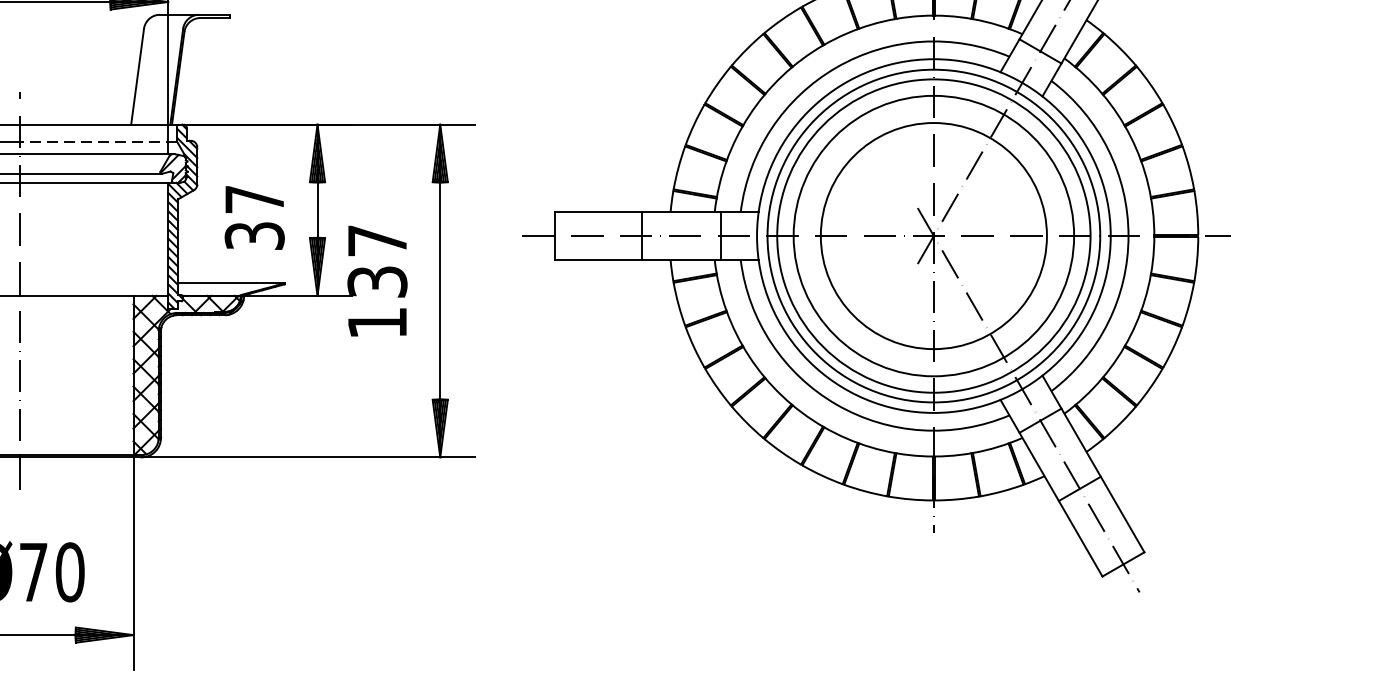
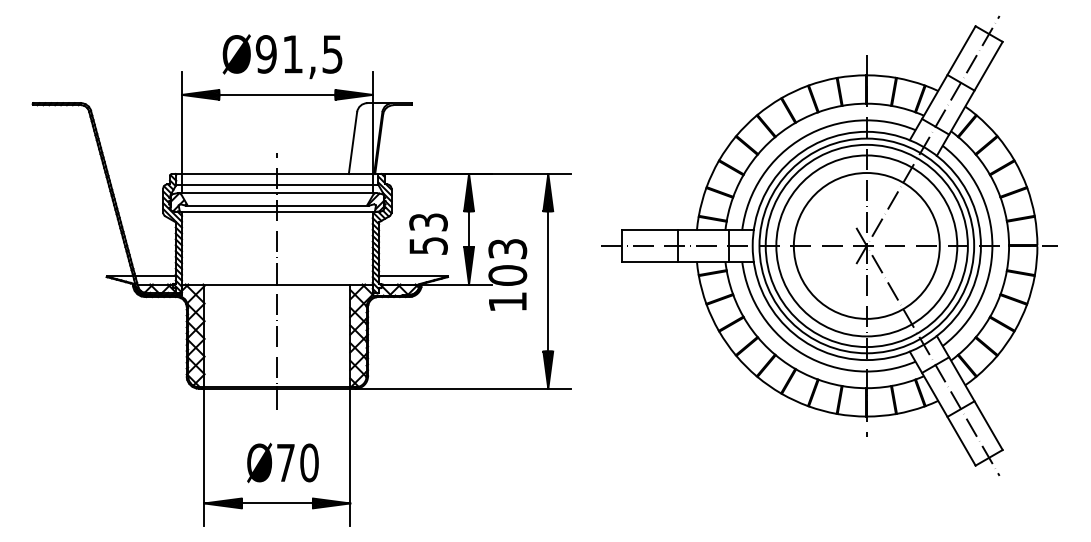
line: (98, 142) -> (327, 185), dashed -> solid
text: (254, 216) -> (428, 233), 37 -> 53
text: (377, 261) -> (507, 262), 137 -> 103

